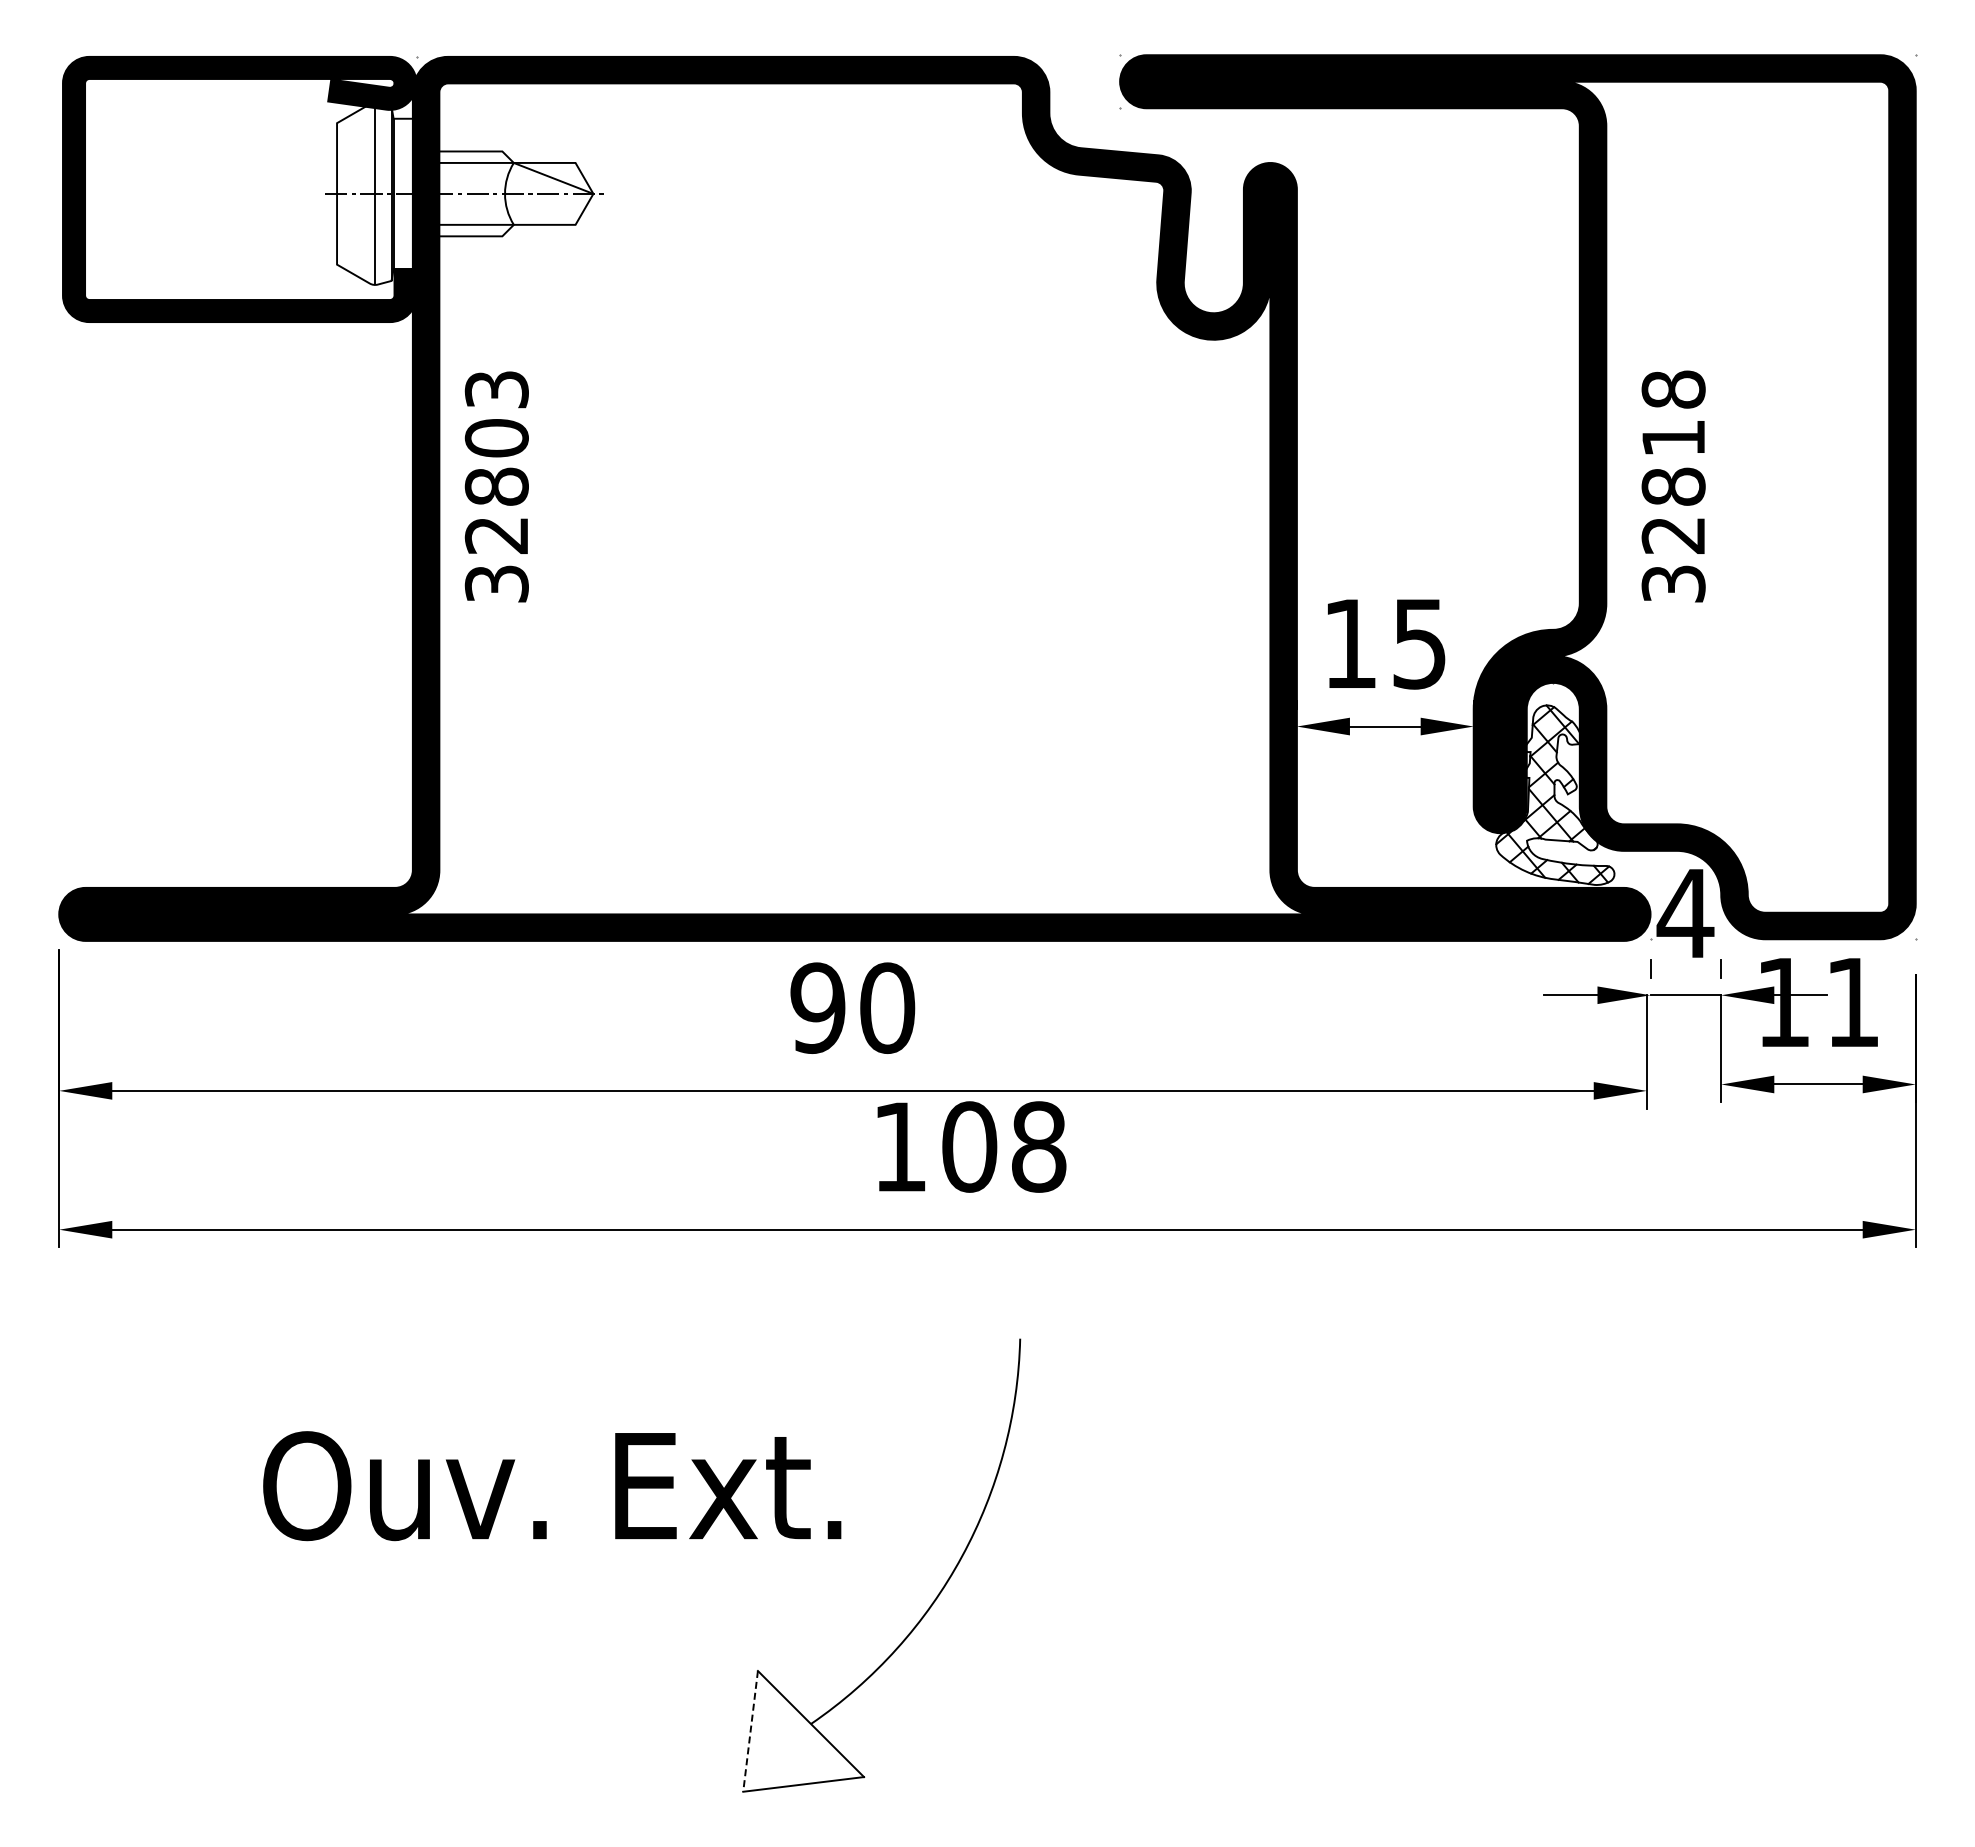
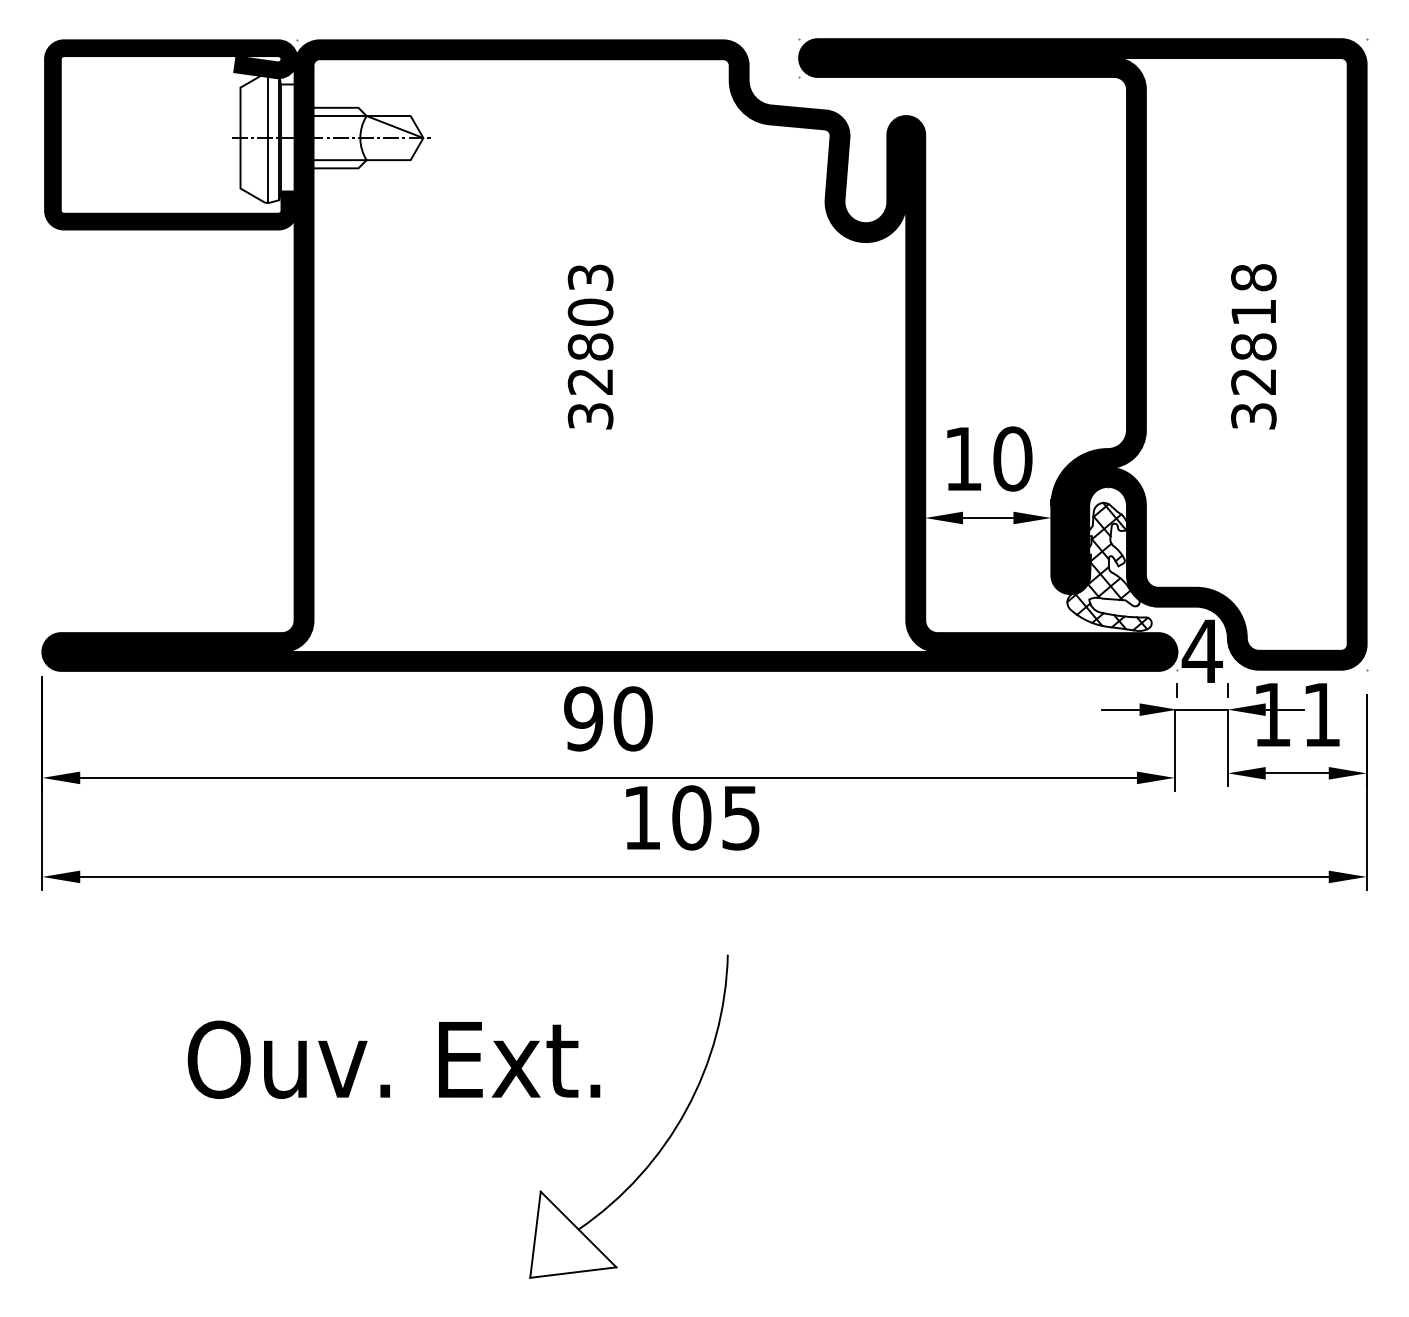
text: (496, 486) -> (590, 346), moved
text: (1673, 486) -> (1253, 346), moved
text: (1419, 643) -> (1012, 458), 15 -> 10
text: (1039, 1146) -> (741, 817), 108 -> 105
line: (750, 1731) -> (535, 1234), dashed -> solid

